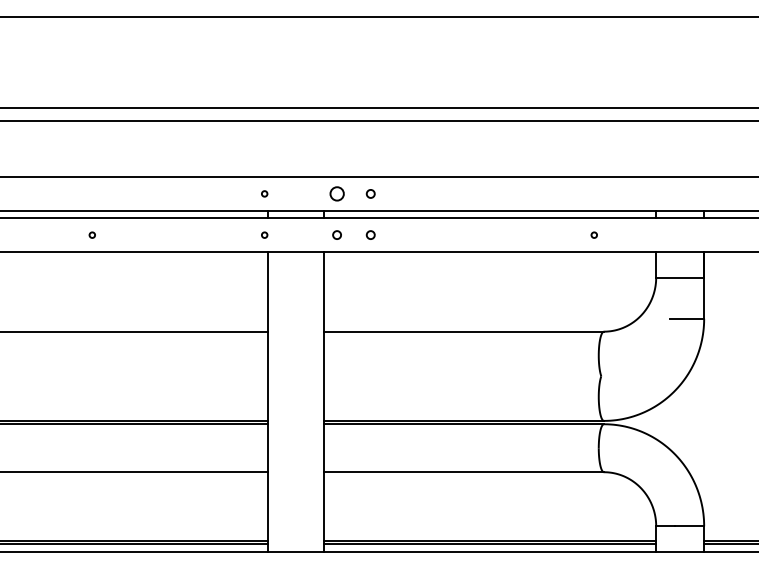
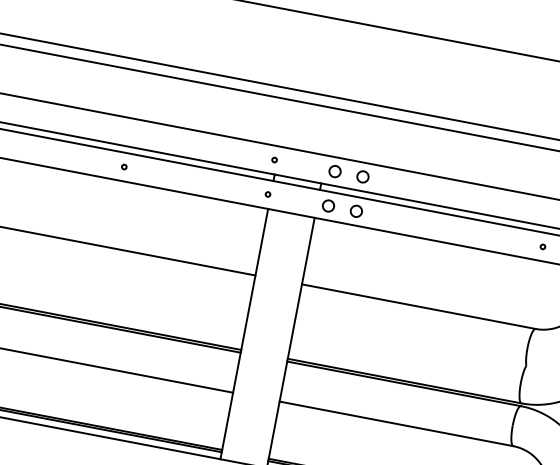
circle: (370, 193) -> (362, 176), size x1.67
circle: (336, 234) -> (328, 205), size x1.67
circle: (370, 234) -> (356, 210), size x1.67

